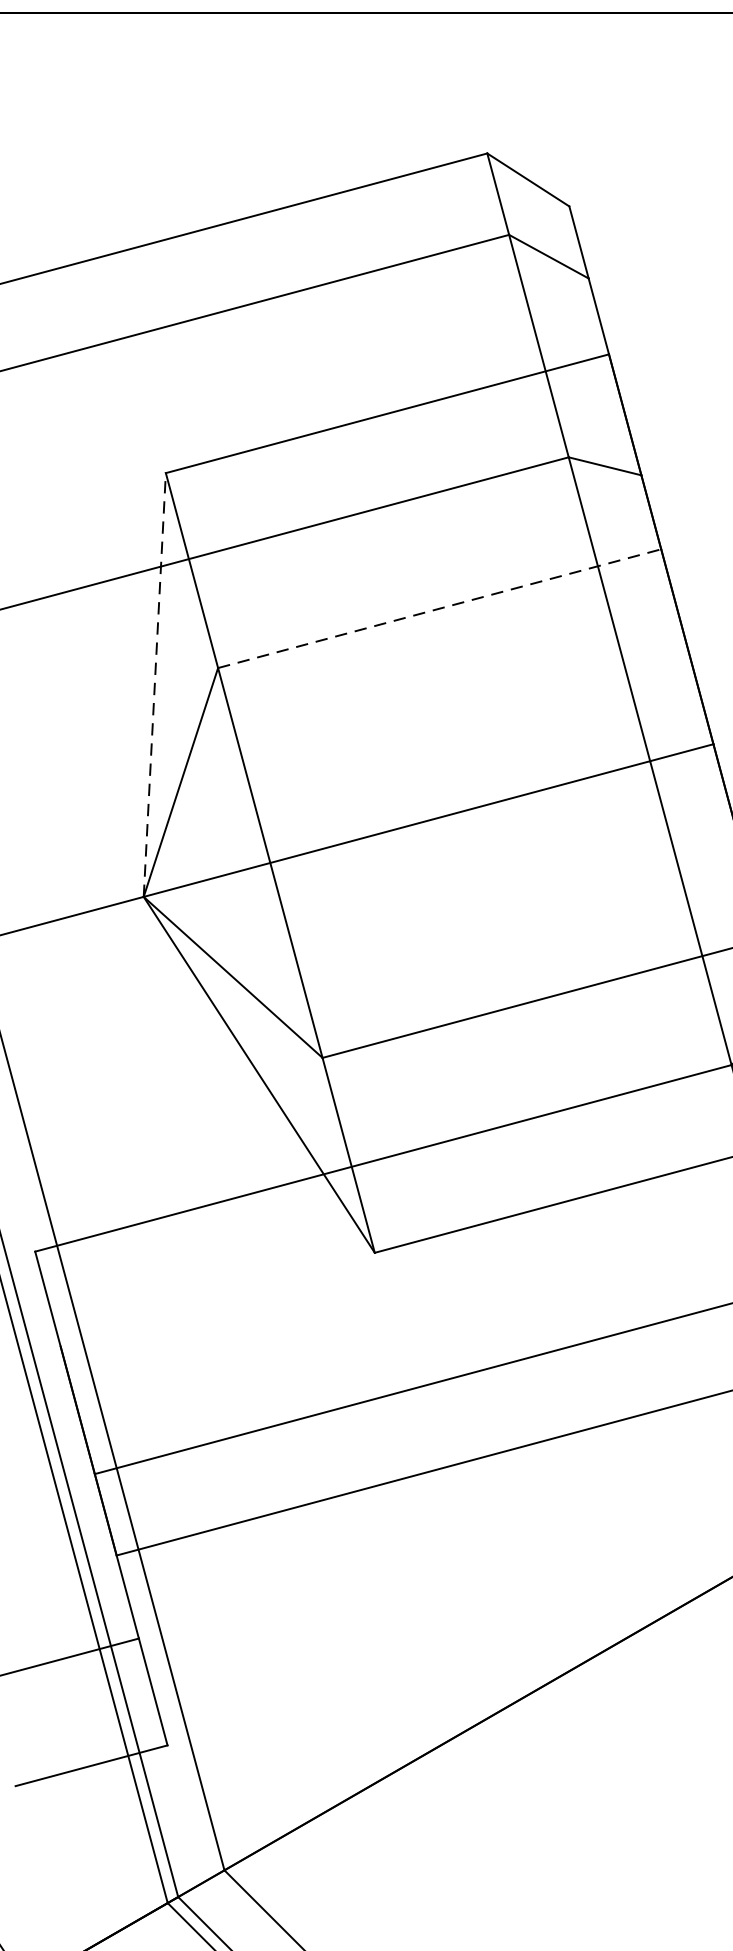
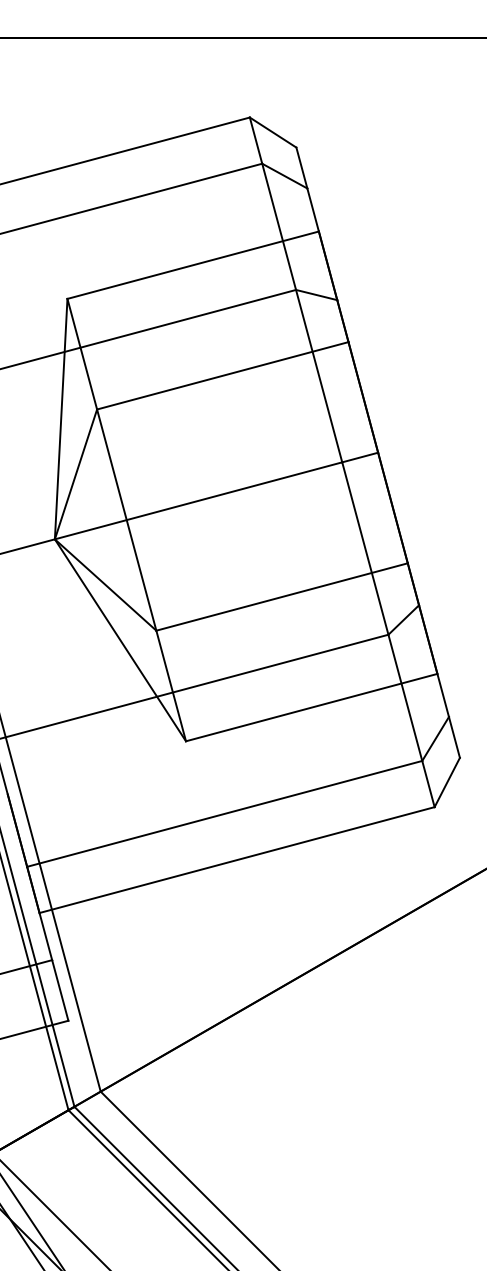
line: (440, 608) -> (223, 375), dashed -> solid
line: (155, 683) -> (61, 418), dashed -> solid

